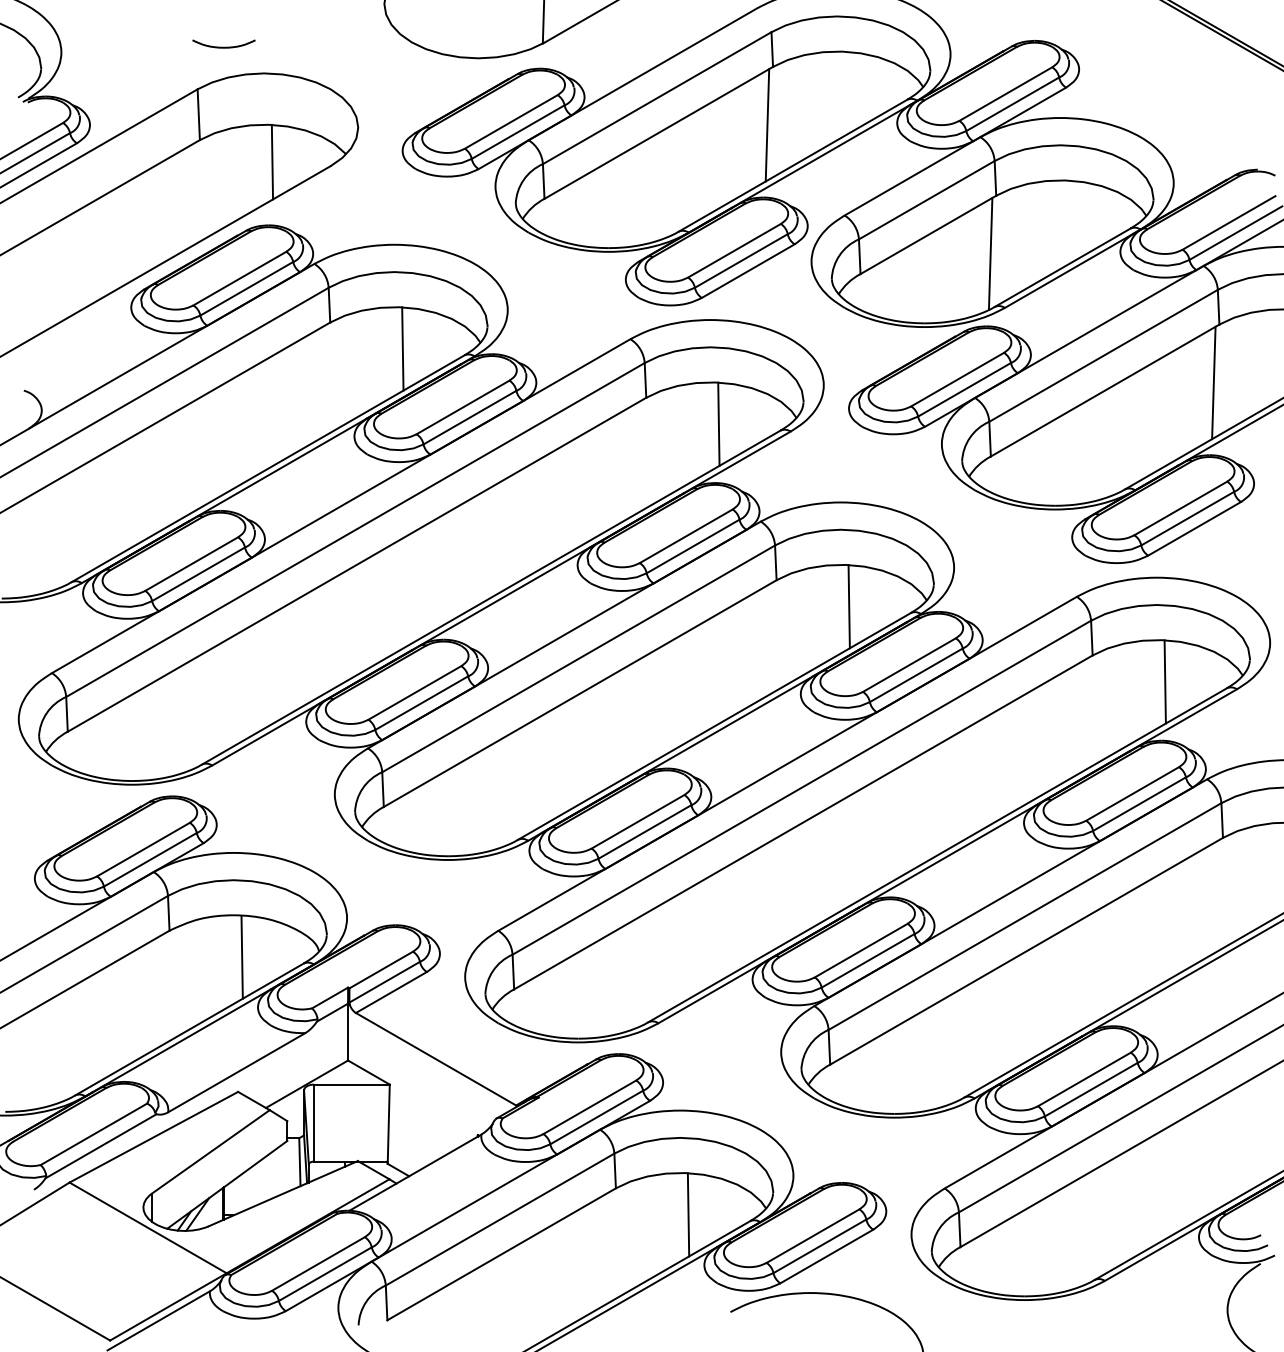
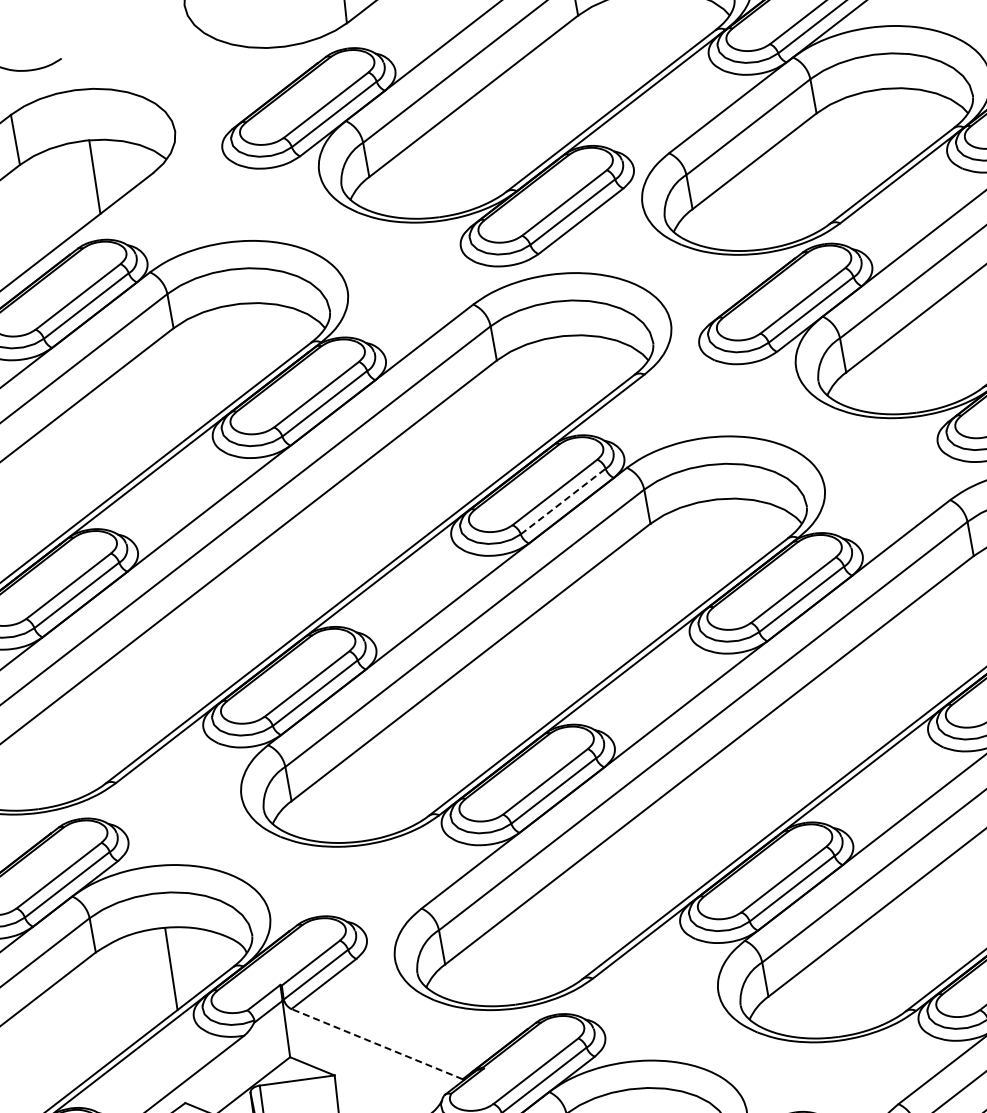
line: (767, 125) -> (580, 74), removed
line: (990, 253) -> (818, 171), removed
line: (402, 348) -> (248, 344), removed
line: (718, 423) -> (571, 376), removed
line: (693, 546) -> (563, 501), solid -> dashed
line: (848, 606) -> (725, 540), removed
line: (435, 1058) -> (376, 1043), solid -> dashed

